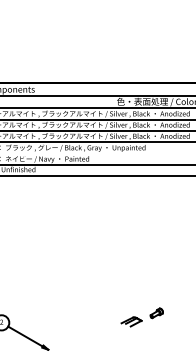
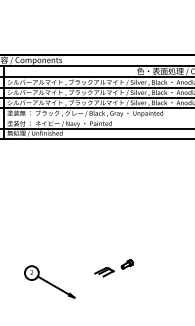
part: (141, 317) -> (113, 268), moved

